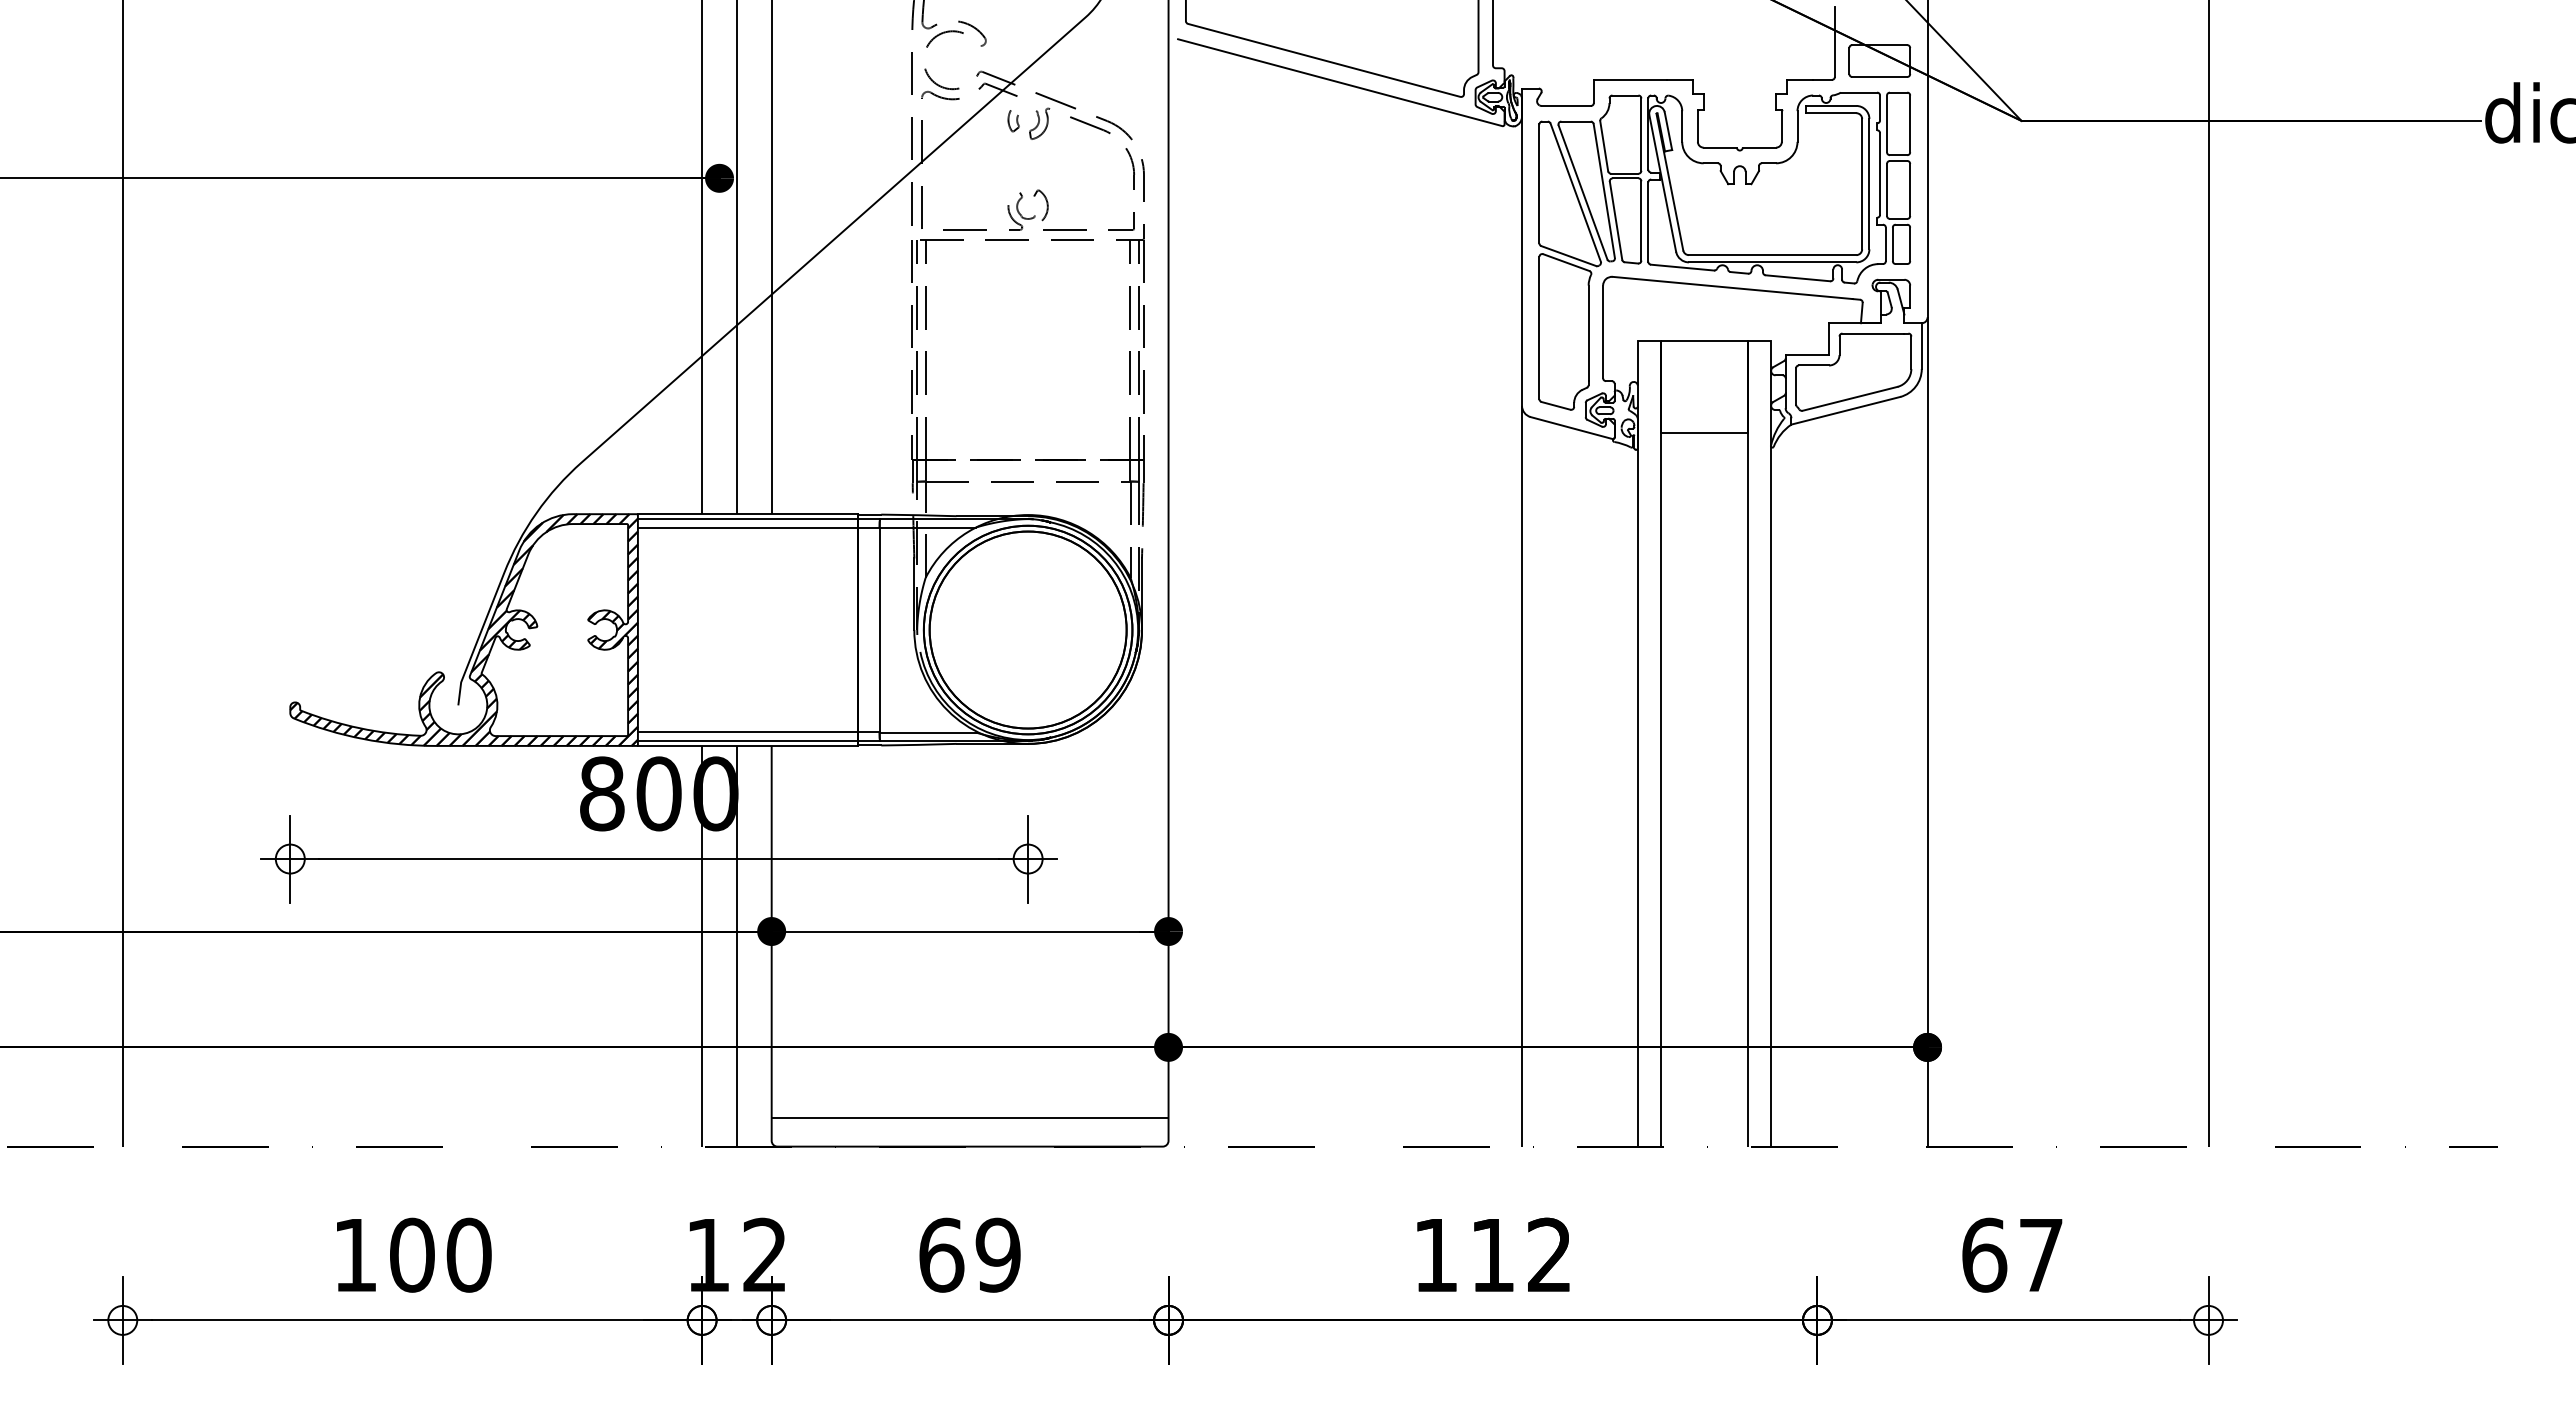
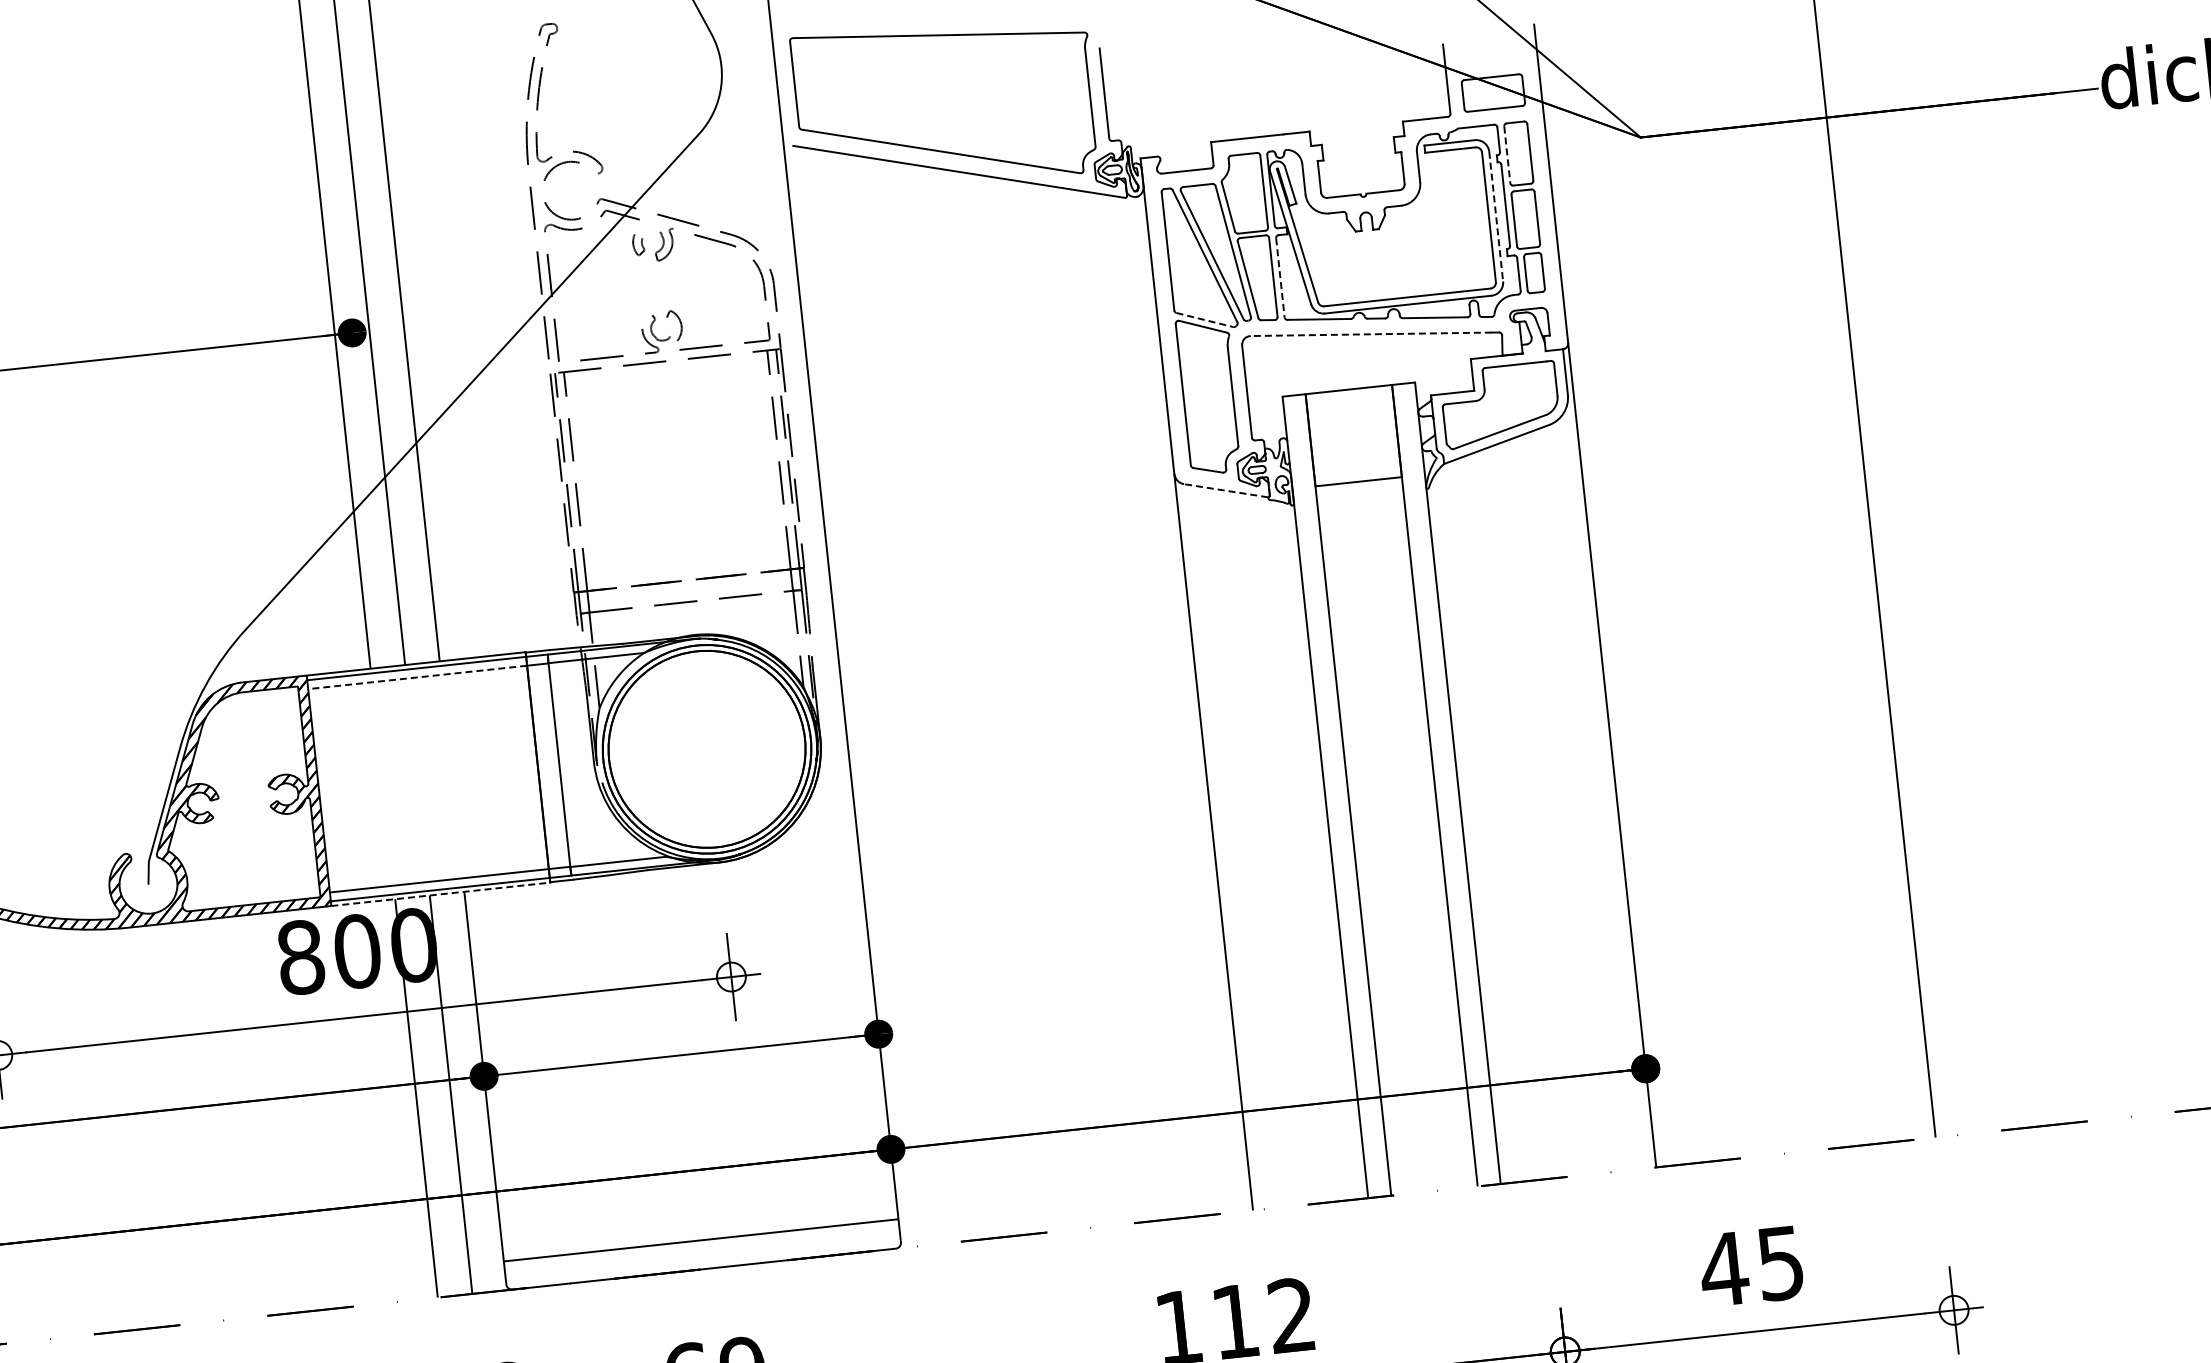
line: (1887, 124) -> (1507, 155), solid -> dashed
line: (1869, 184) -> (1496, 216), solid -> dashed
line: (1648, 222) -> (1280, 278), solid -> dashed
line: (1569, 256) -> (1205, 320), solid -> dashed
line: (1732, 287) -> (1371, 333), solid -> dashed
line: (1571, 428) -> (1225, 491), solid -> dashed
line: (747, 527) -> (417, 677), solid -> dashed
line: (748, 745) -> (441, 893), solid -> dashed
text: (2011, 1254) -> (1751, 1265), 67 -> 45

